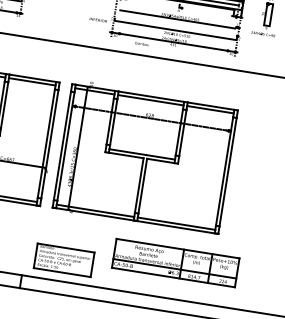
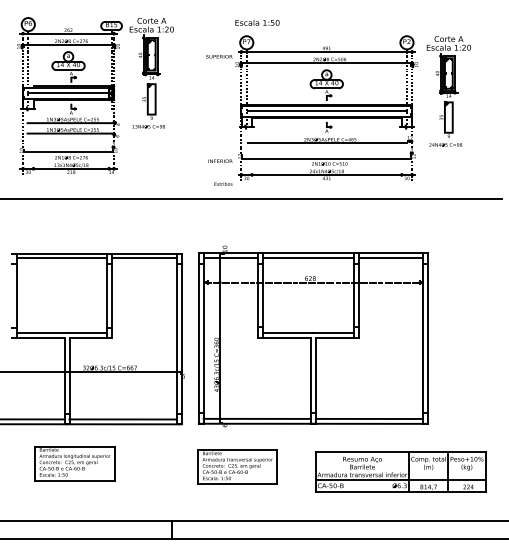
text: (142, 43) -> (223, 183), moved
part: (64, 259) -> (237, 466), moved
part: (175, 262) -> (400, 471), moved

